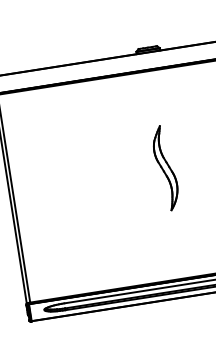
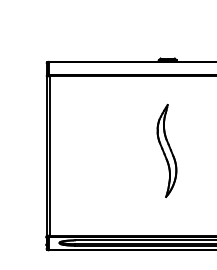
part: (164, 167) -> (166, 150), size x1.43

